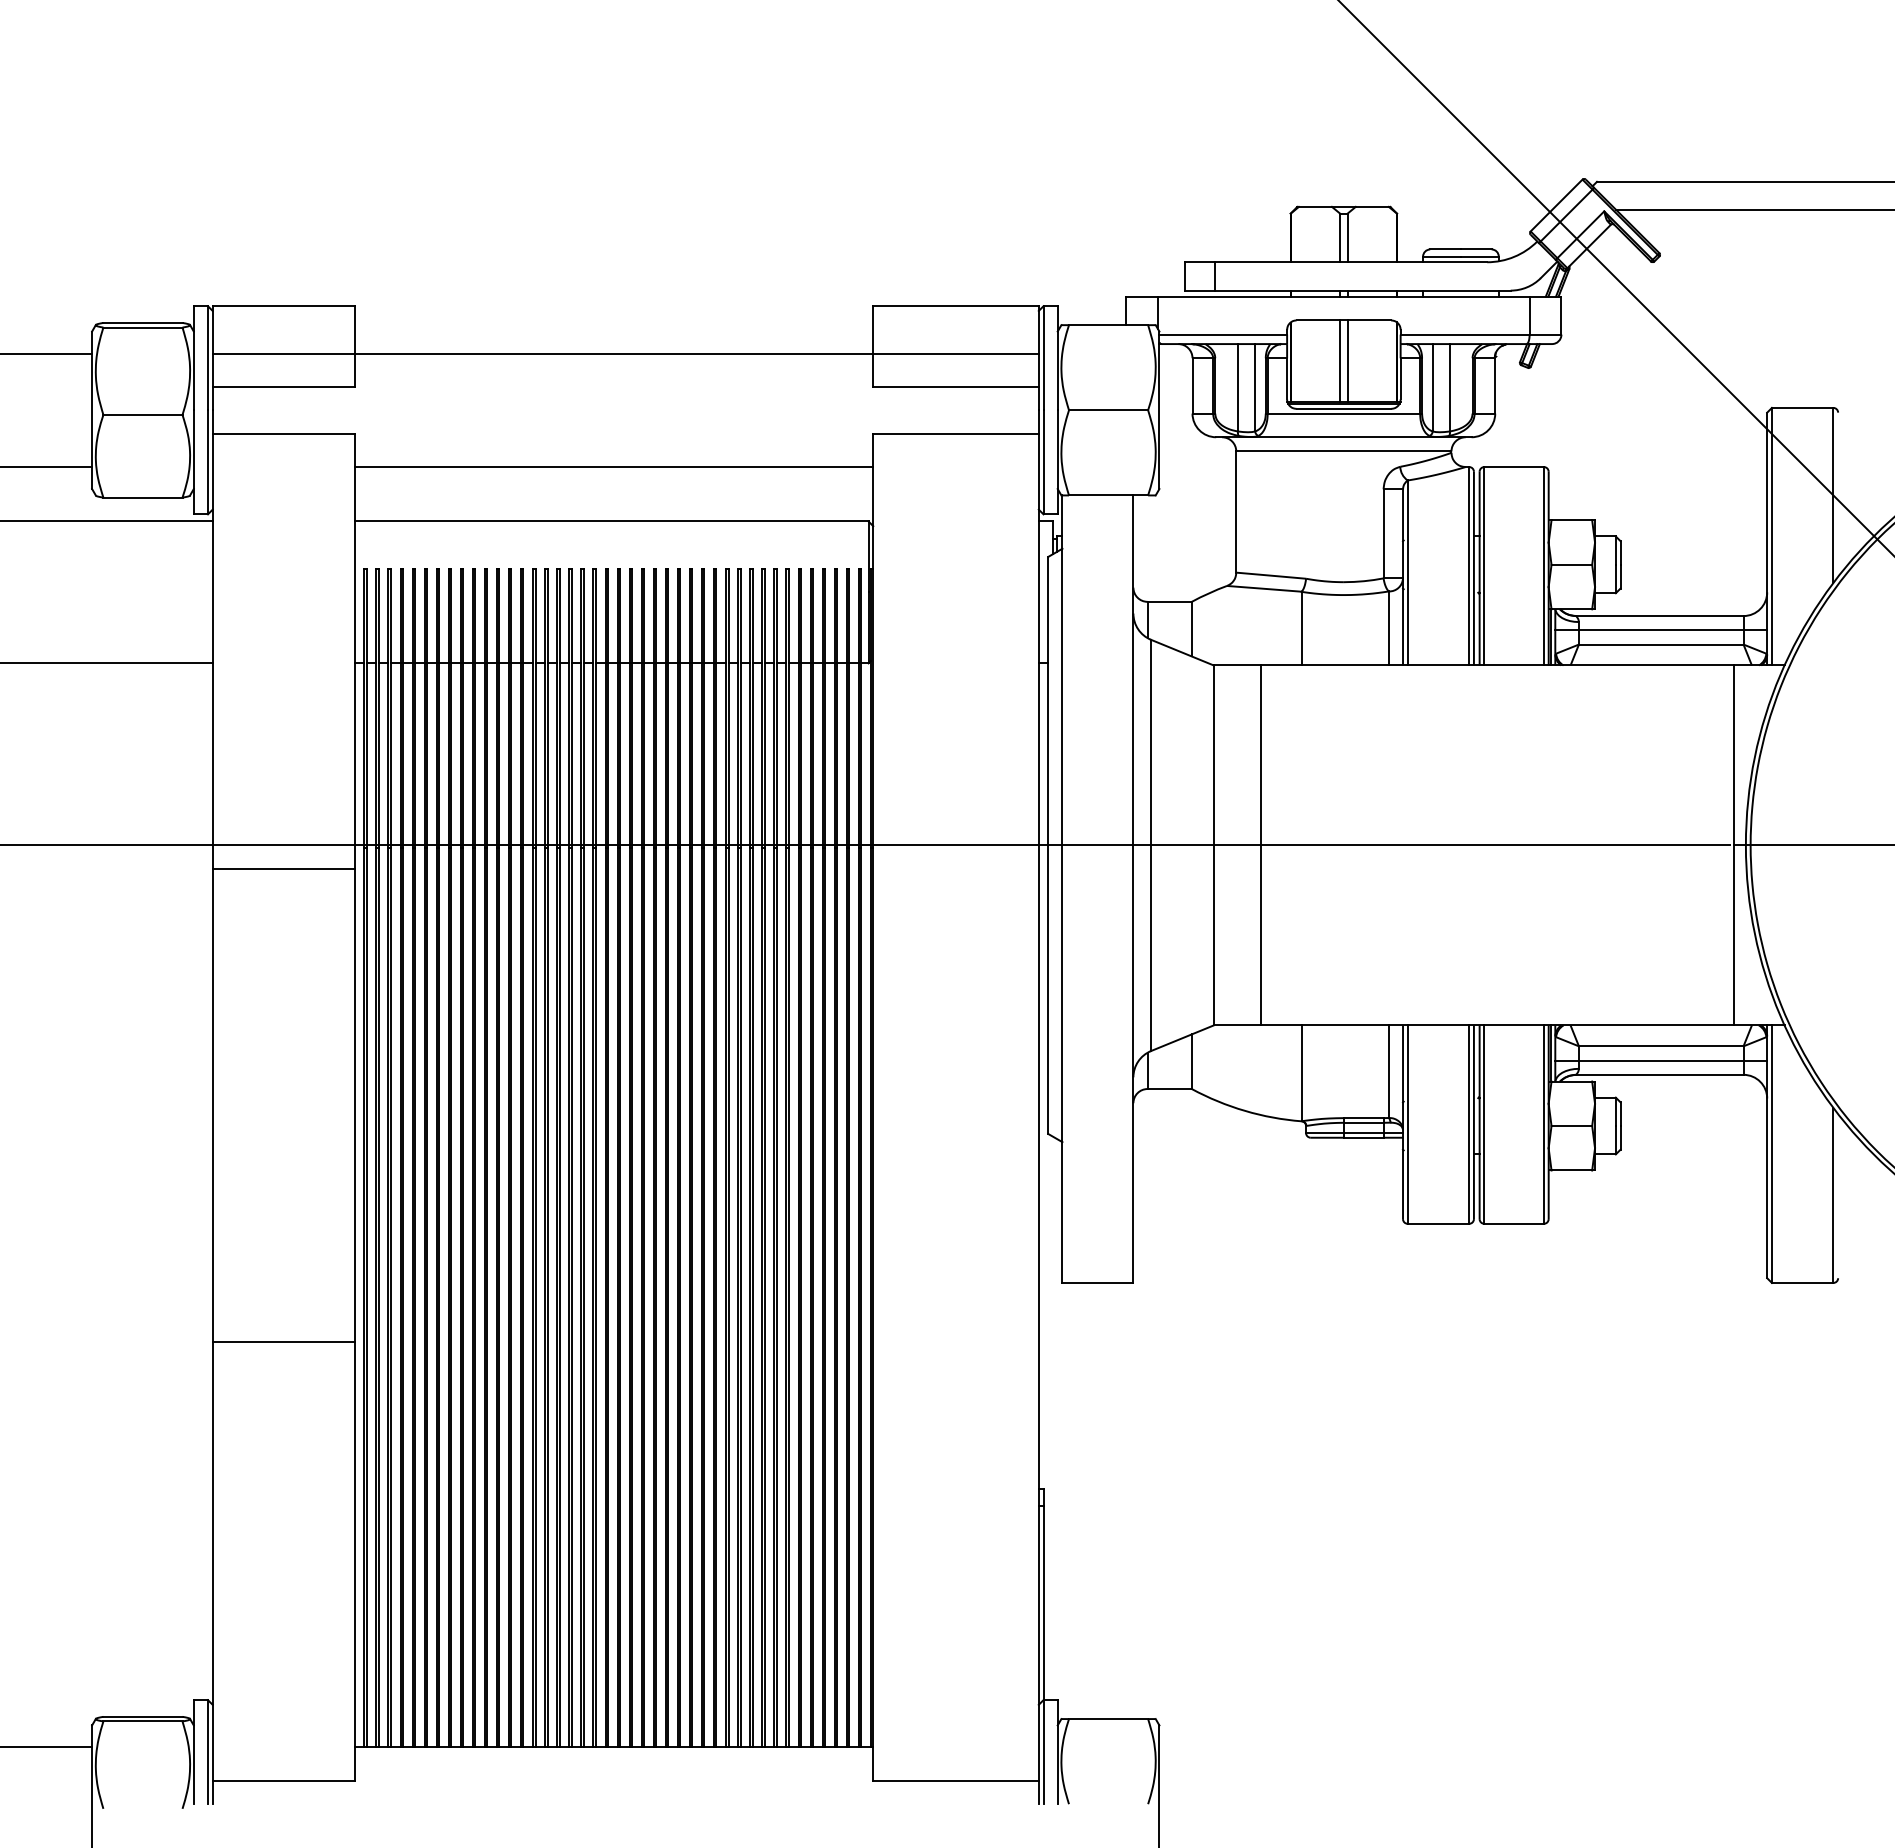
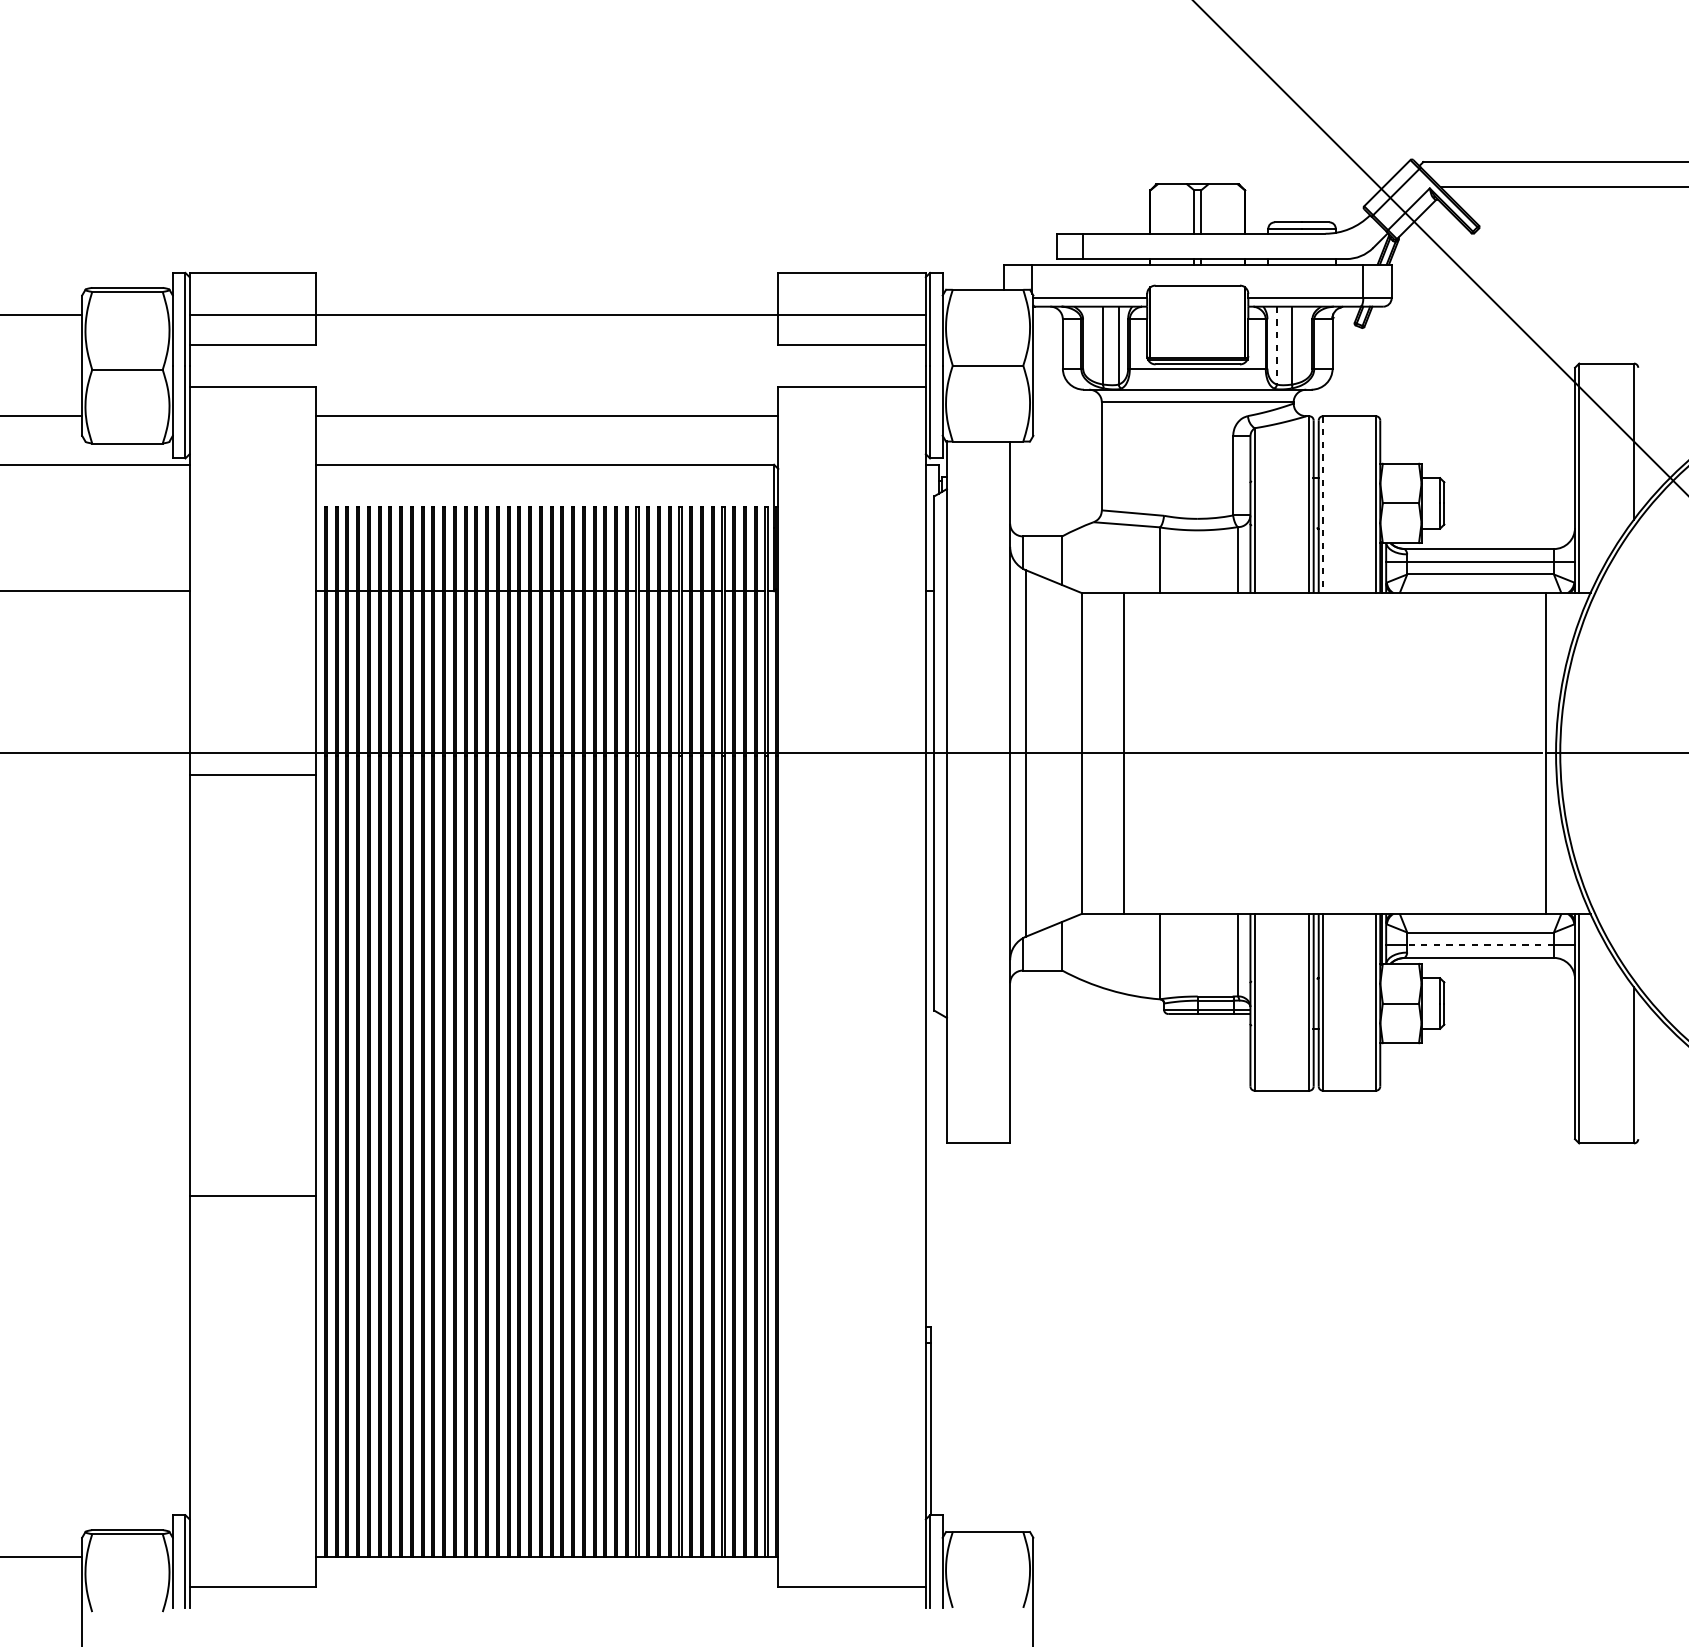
line: (1340, 360) -> (1194, 321), removed
line: (1347, 360) -> (1200, 321), removed
line: (1432, 387) -> (1276, 345), solid -> dashed
line: (1484, 566) -> (1323, 504), solid -> dashed
line: (1660, 1060) -> (1479, 945), solid -> dashed

